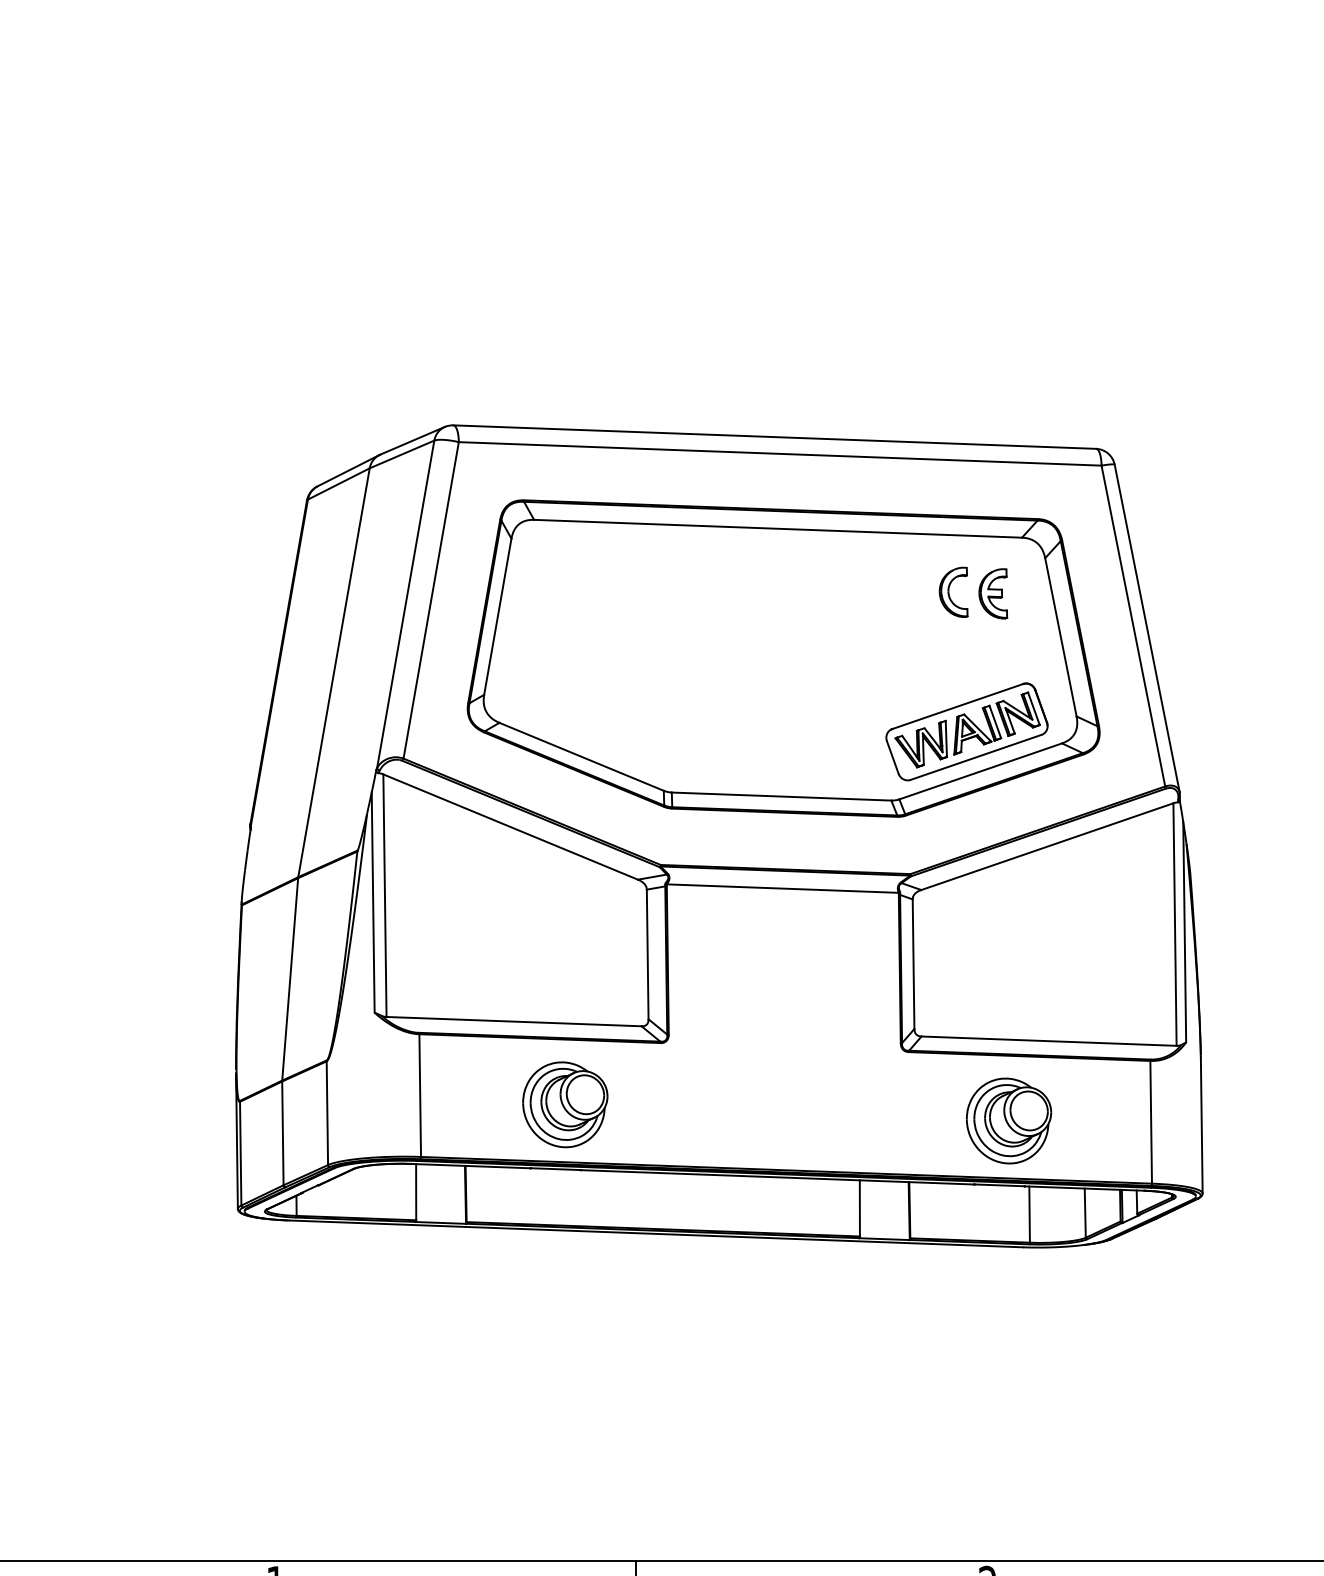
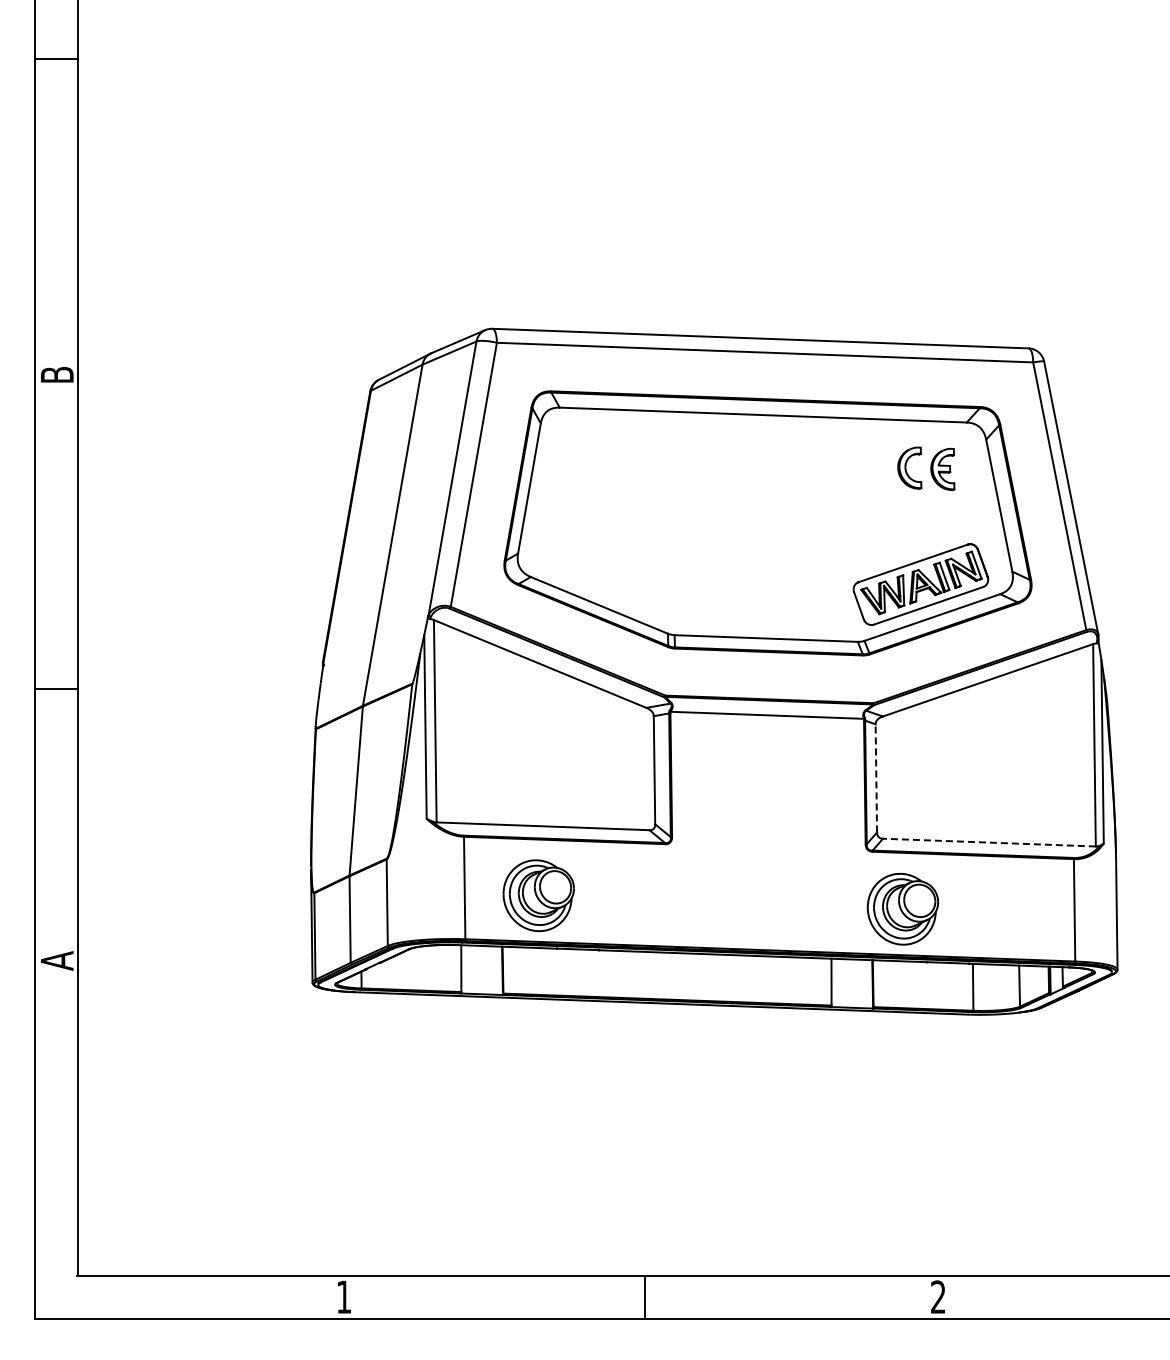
line: (913, 963) -> (876, 777), solid -> dashed
line: (1047, 1041) -> (988, 842), solid -> dashed
part: (564, 1104) -> (538, 895), moved
part: (1008, 1121) -> (902, 909), moved

